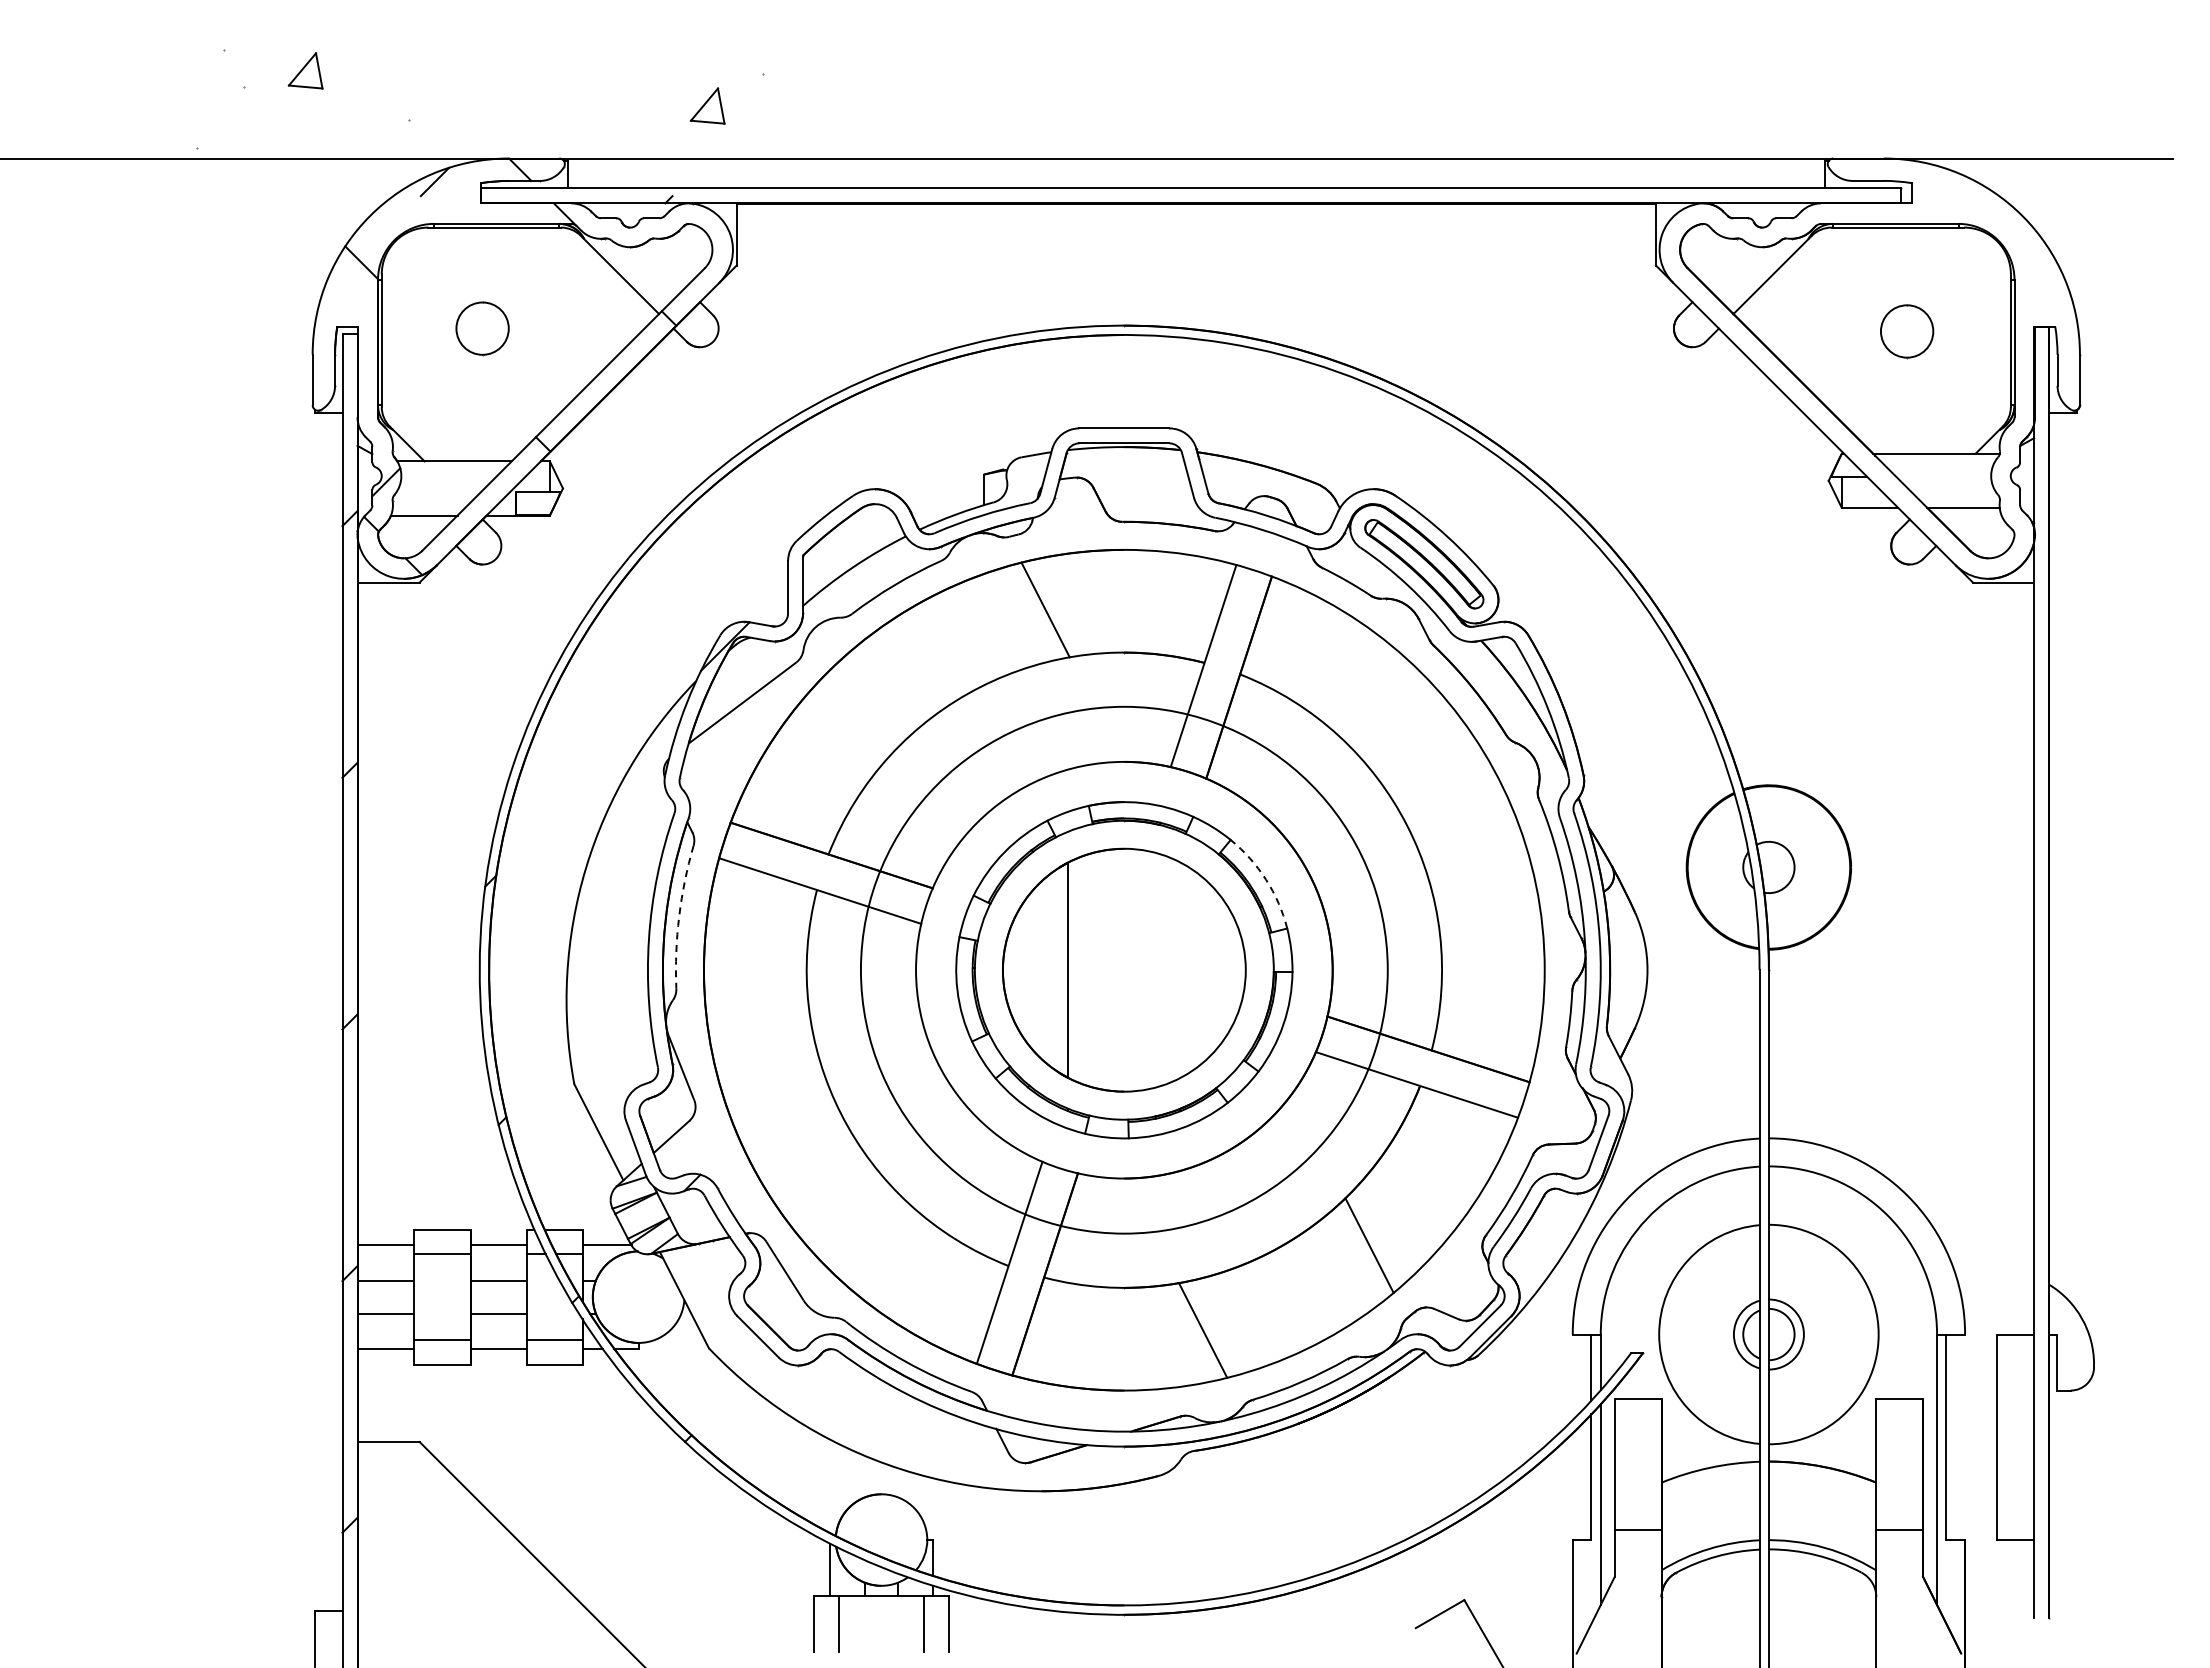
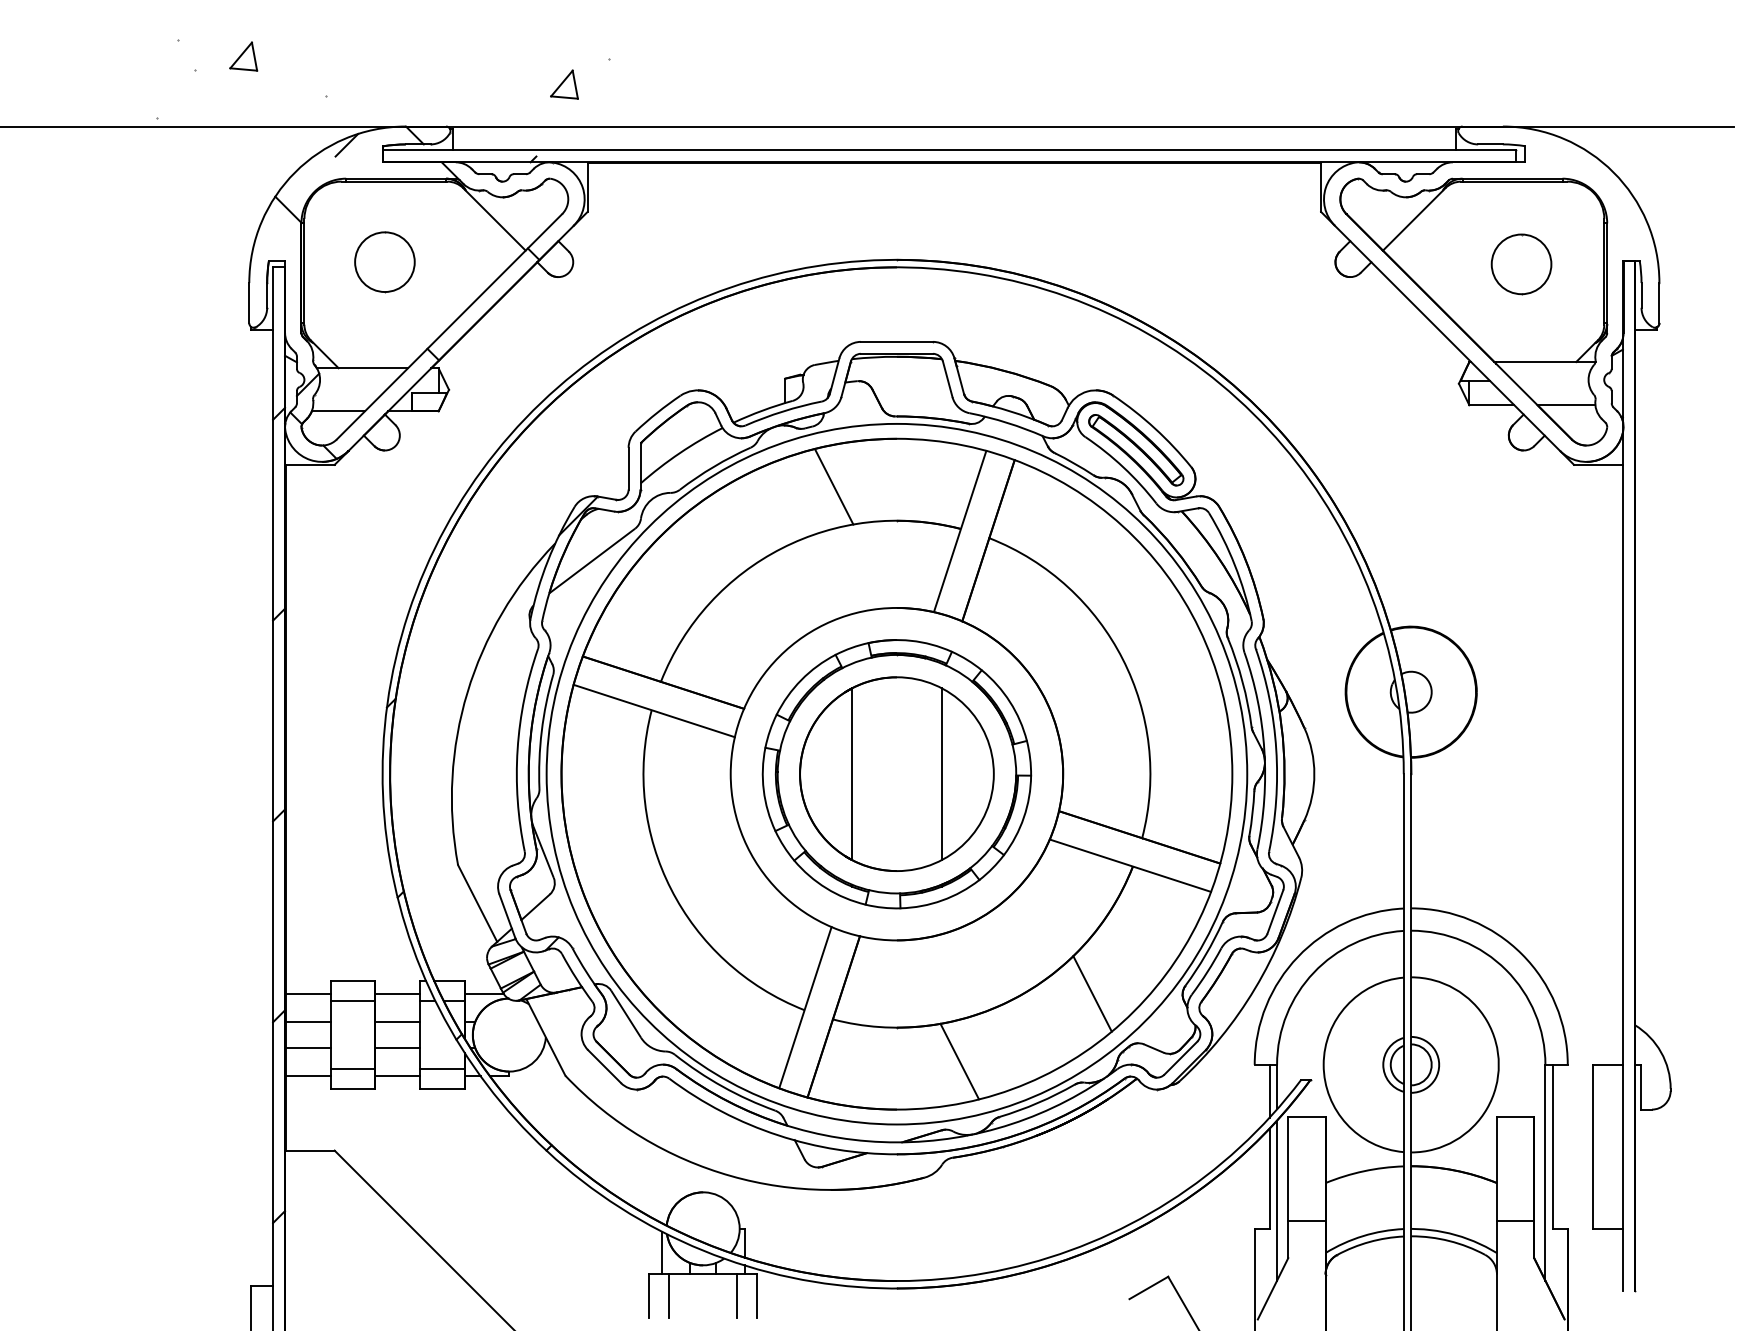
part: (482, 328) -> (384, 262), size x1.43
part: (1906, 331) -> (1521, 264), size x1.43
arc: (1266, 879) -> (1010, 701), dashed -> solid
arc: (679, 916) -> (541, 731), dashed -> solid
line: (1180, 969) -> (941, 773), added
circle: (1124, 970) -> (897, 774), size x1.67

